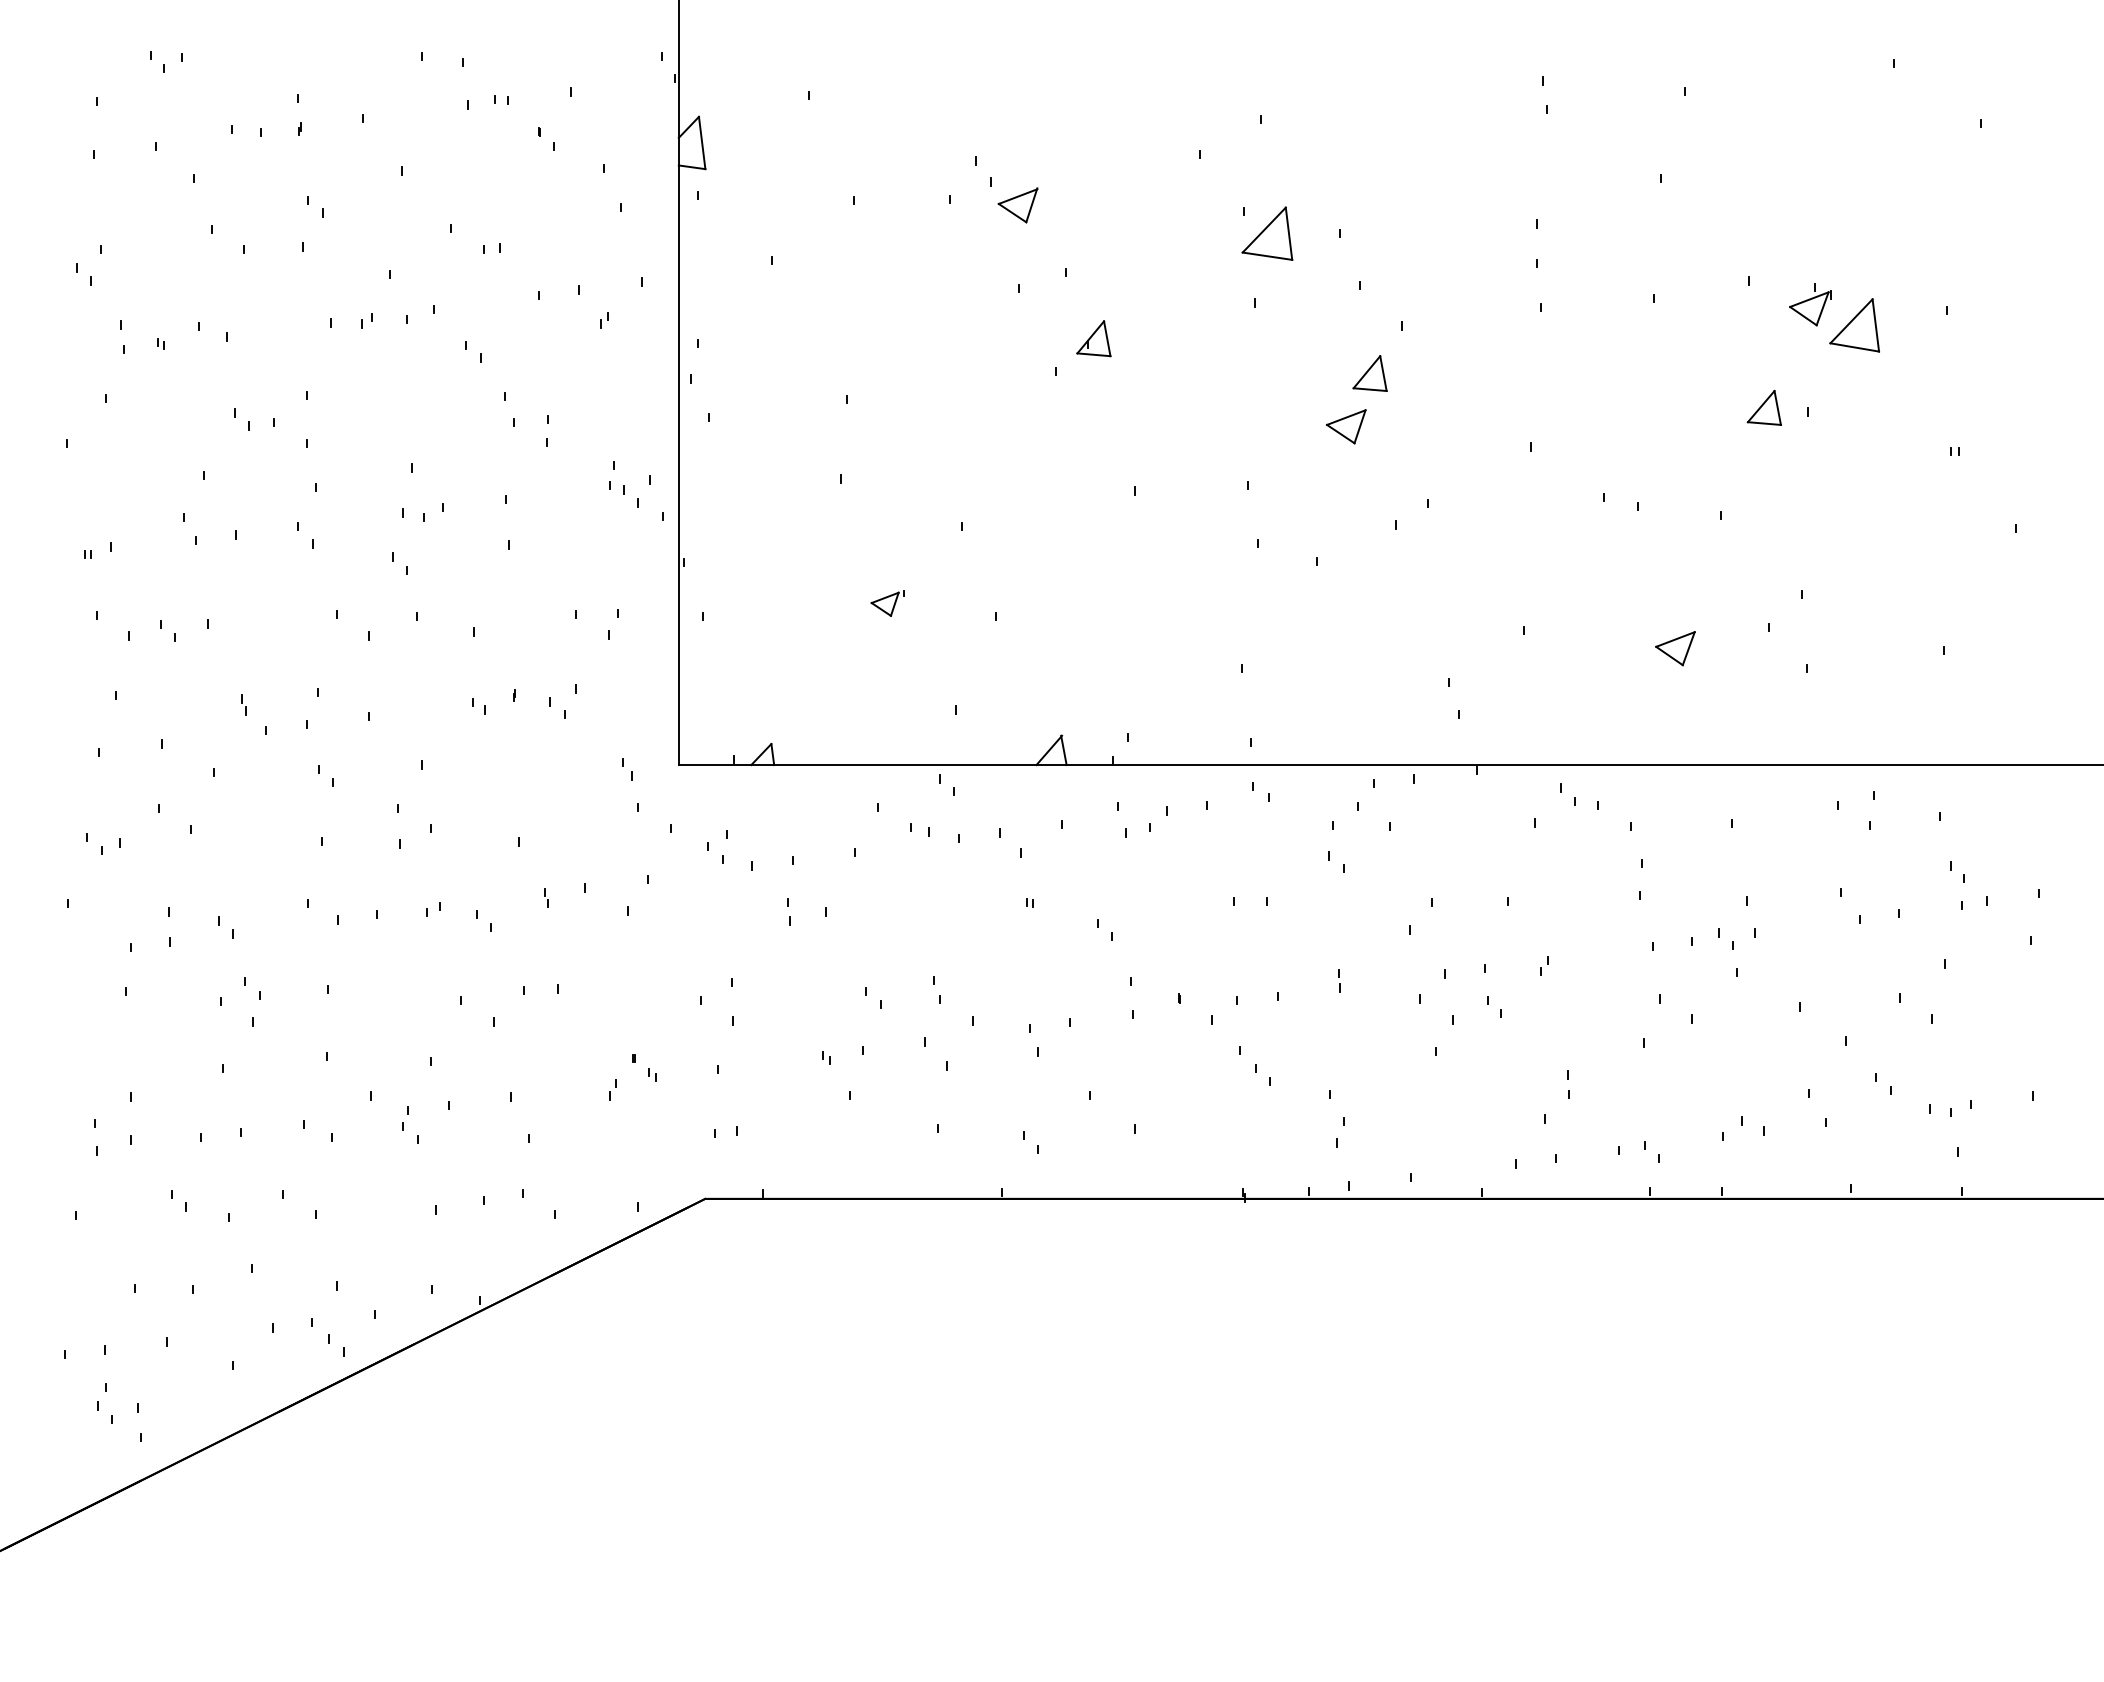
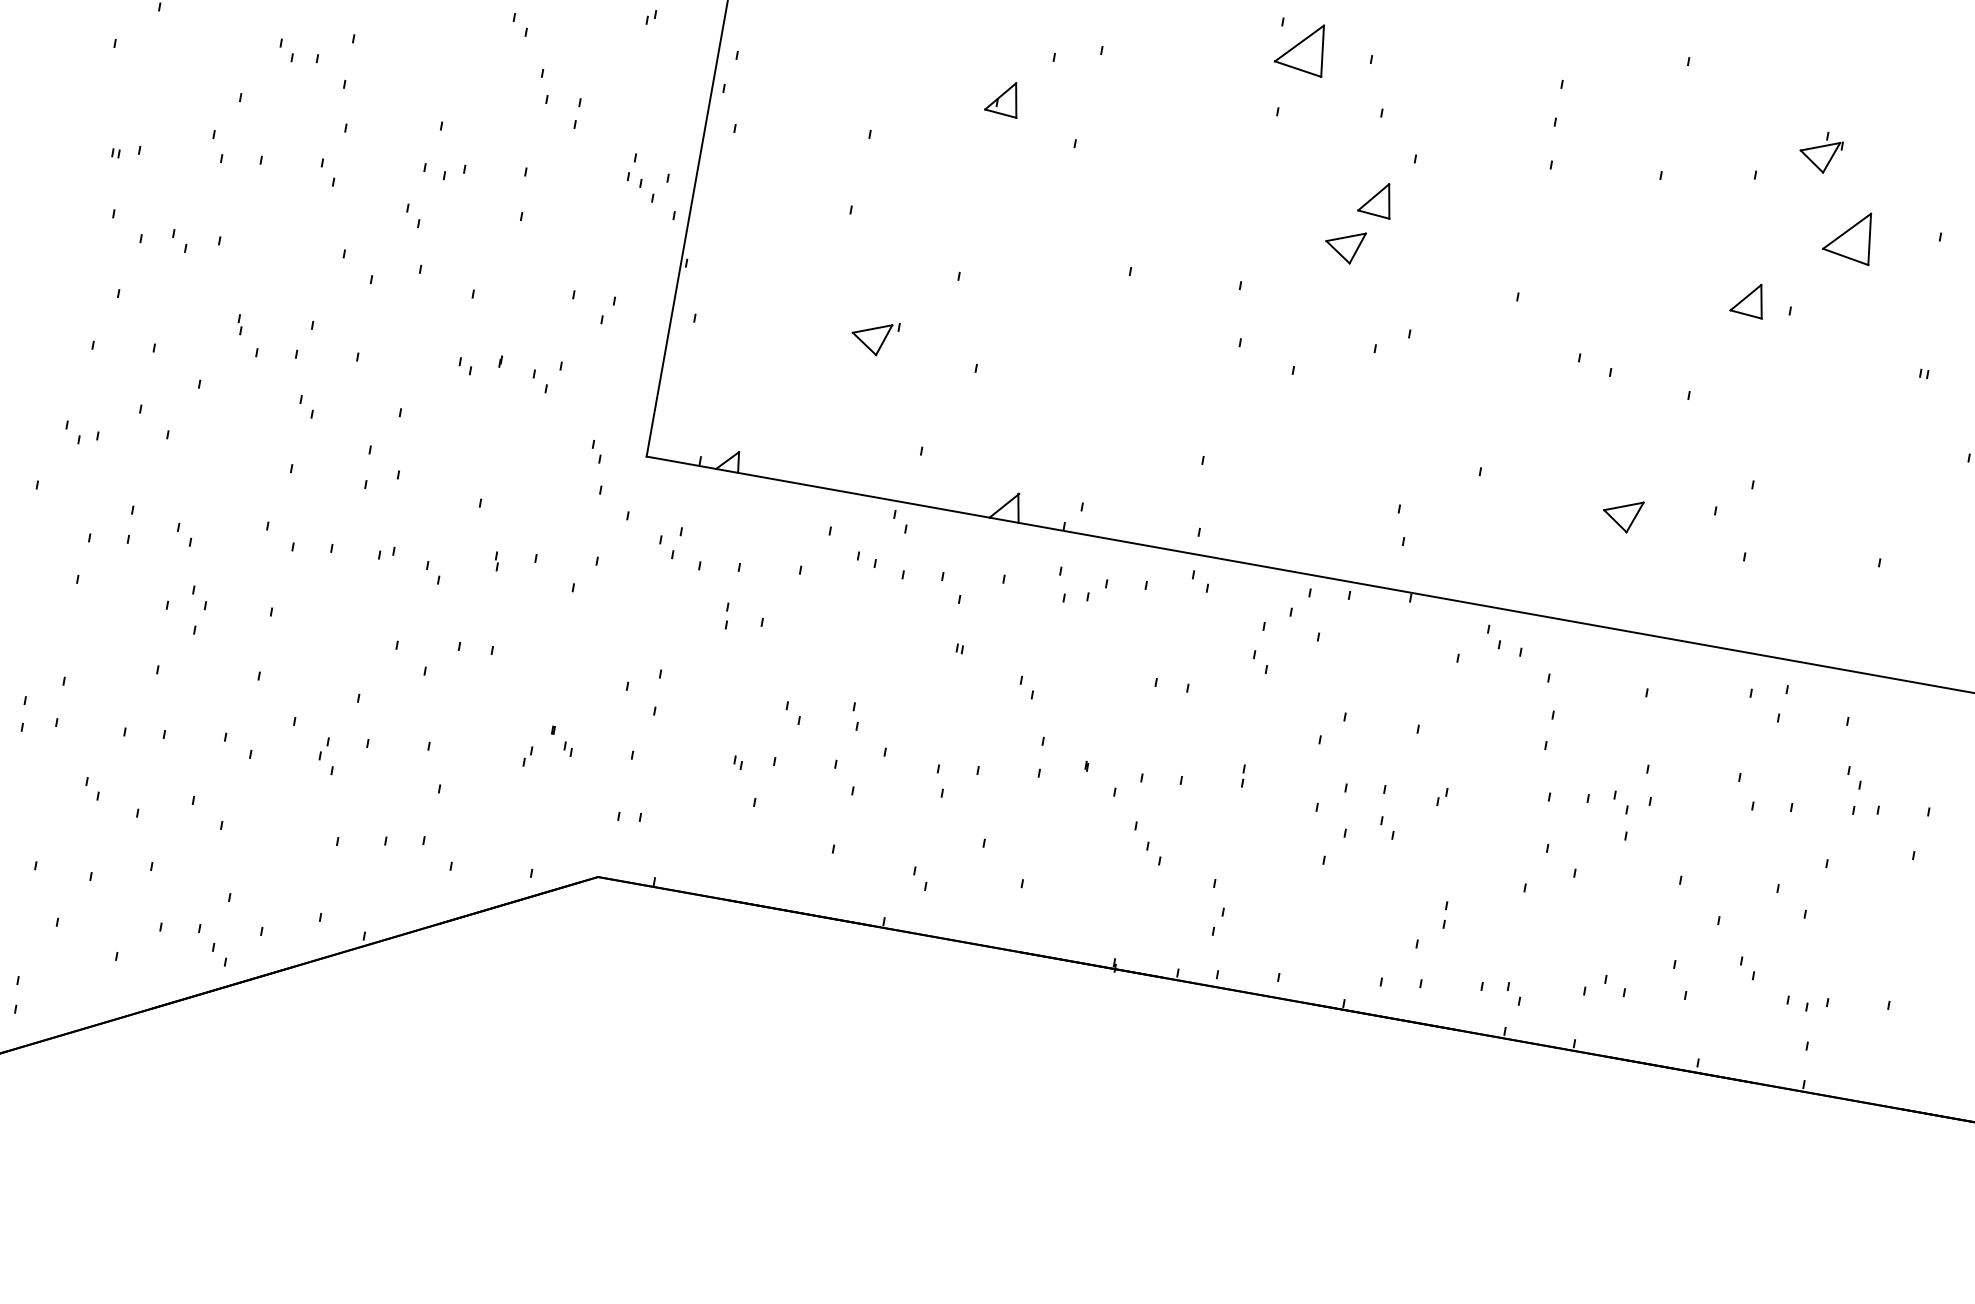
part: (1810, 304) -> (1820, 151), moved
part: (1093, 338) -> (1003, 97), moved
part: (887, 603) -> (874, 337), size x1.43

